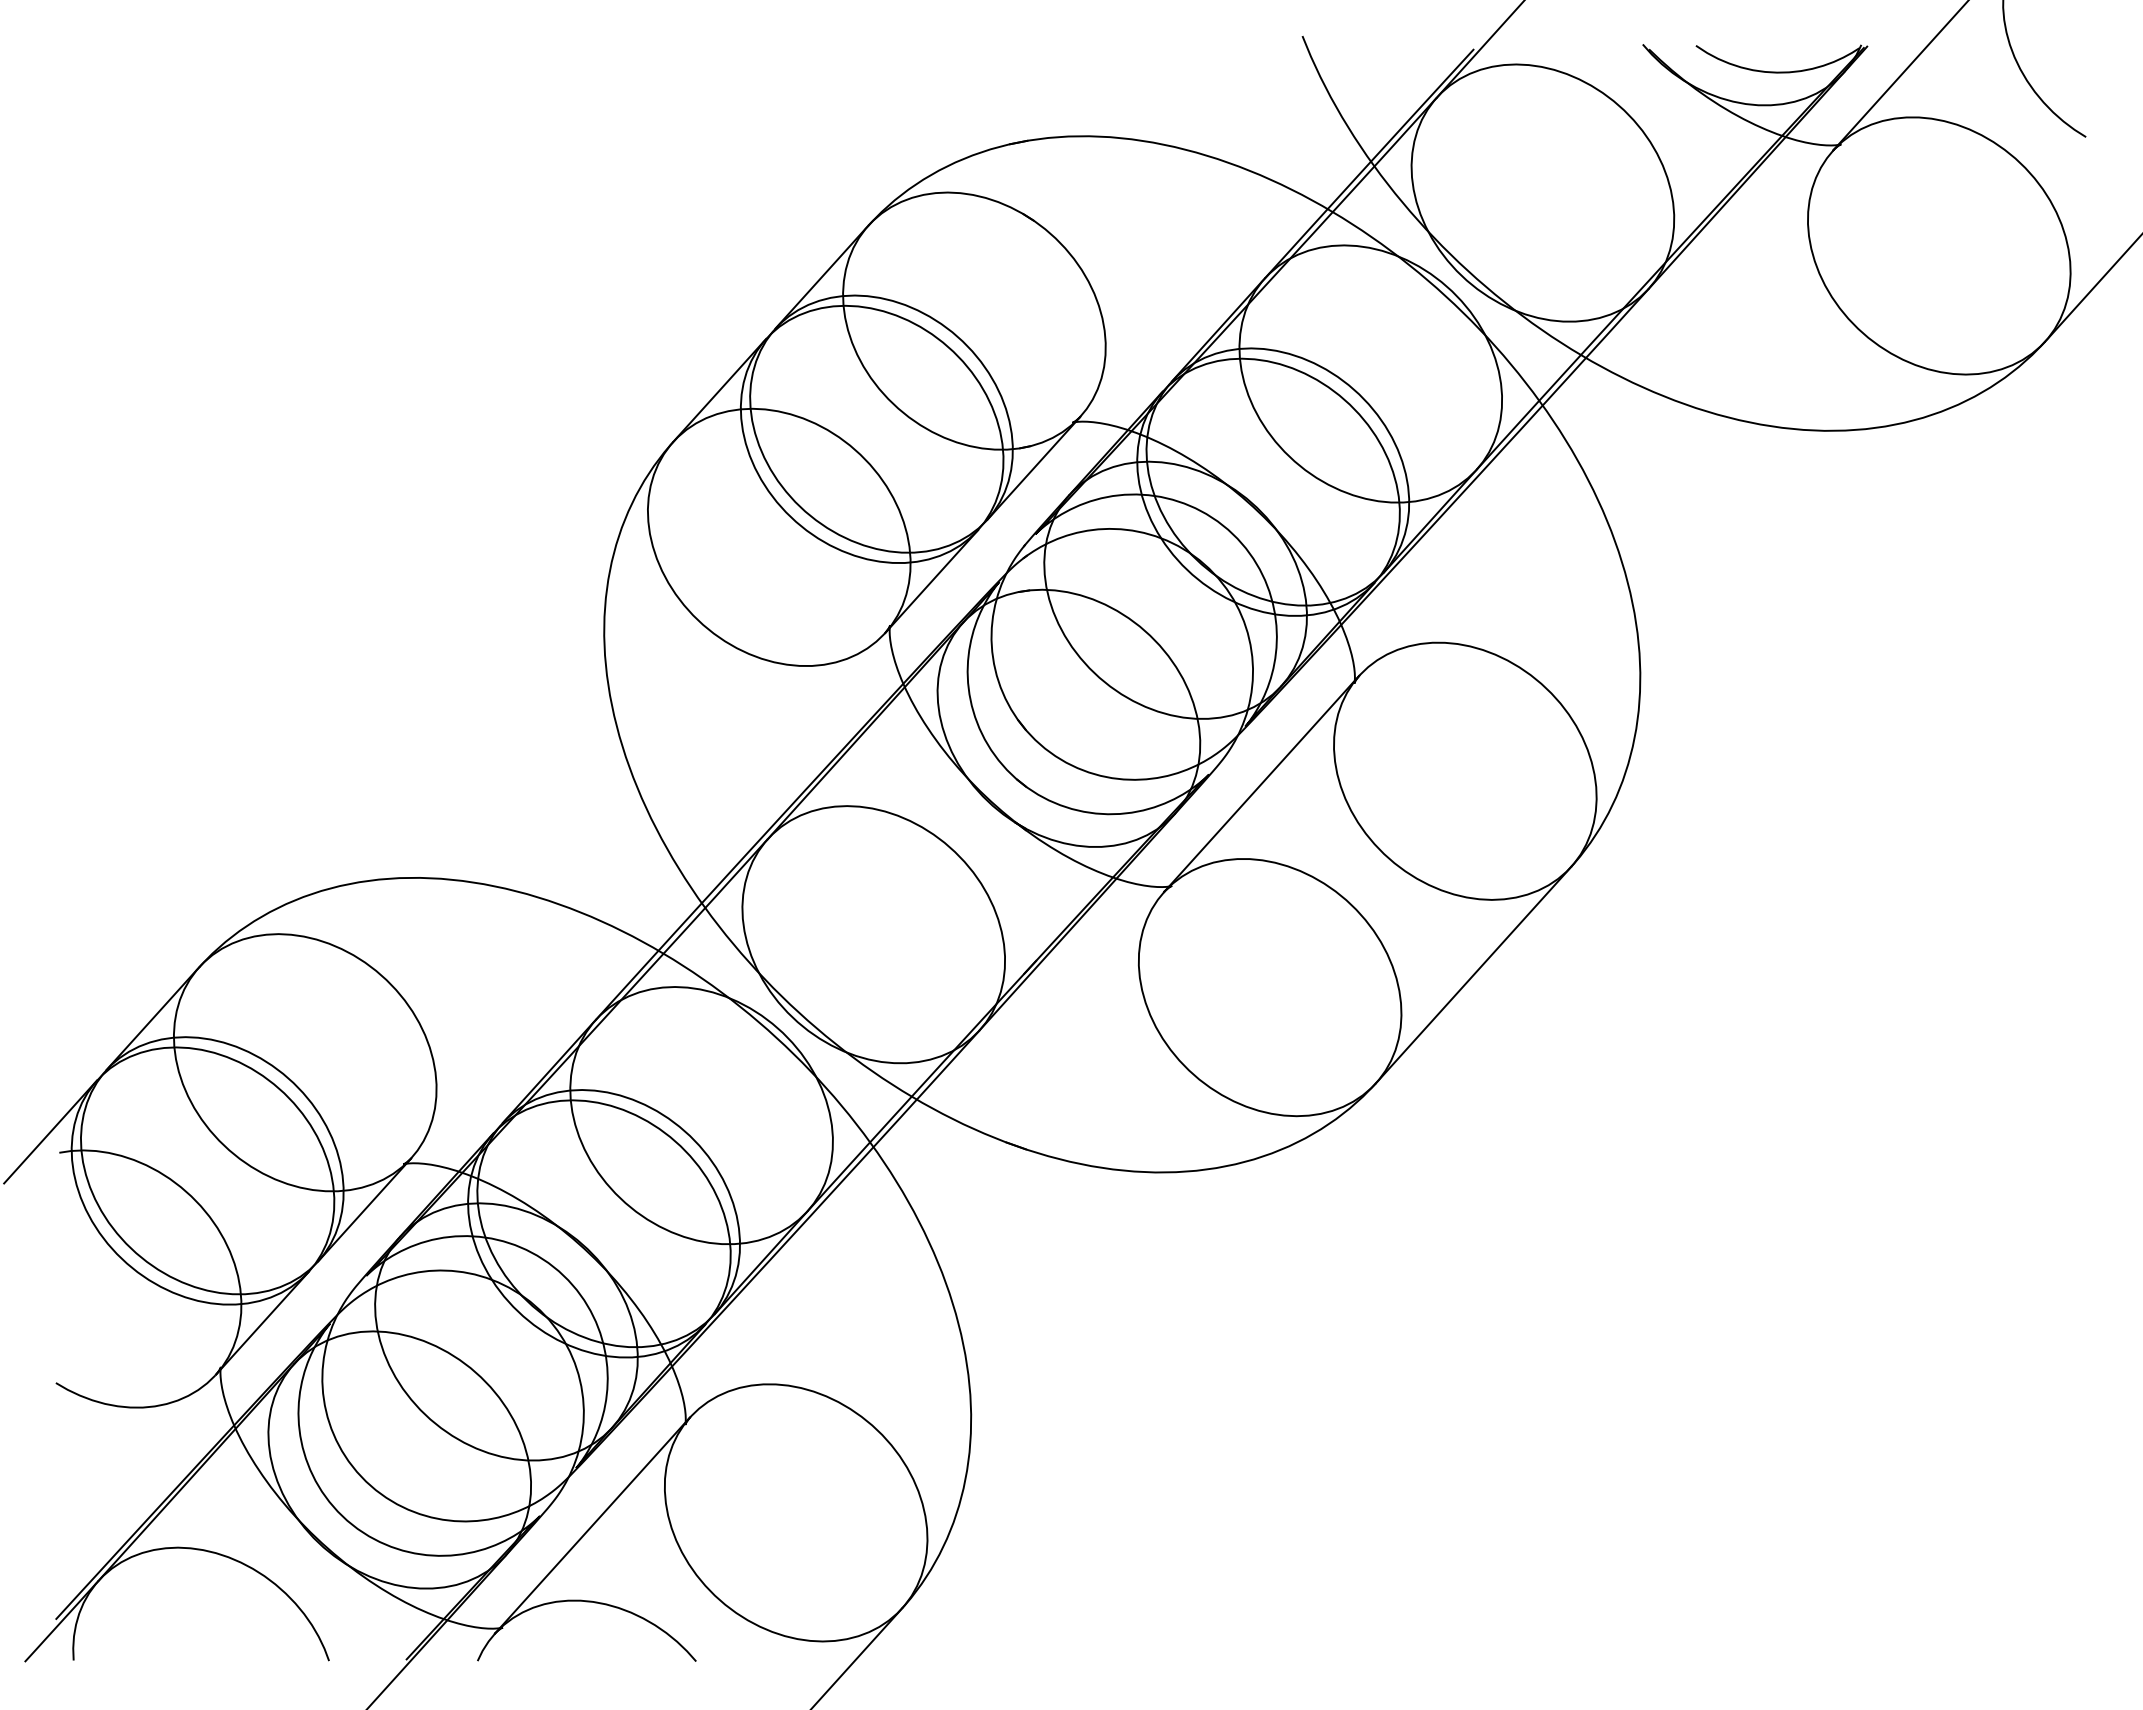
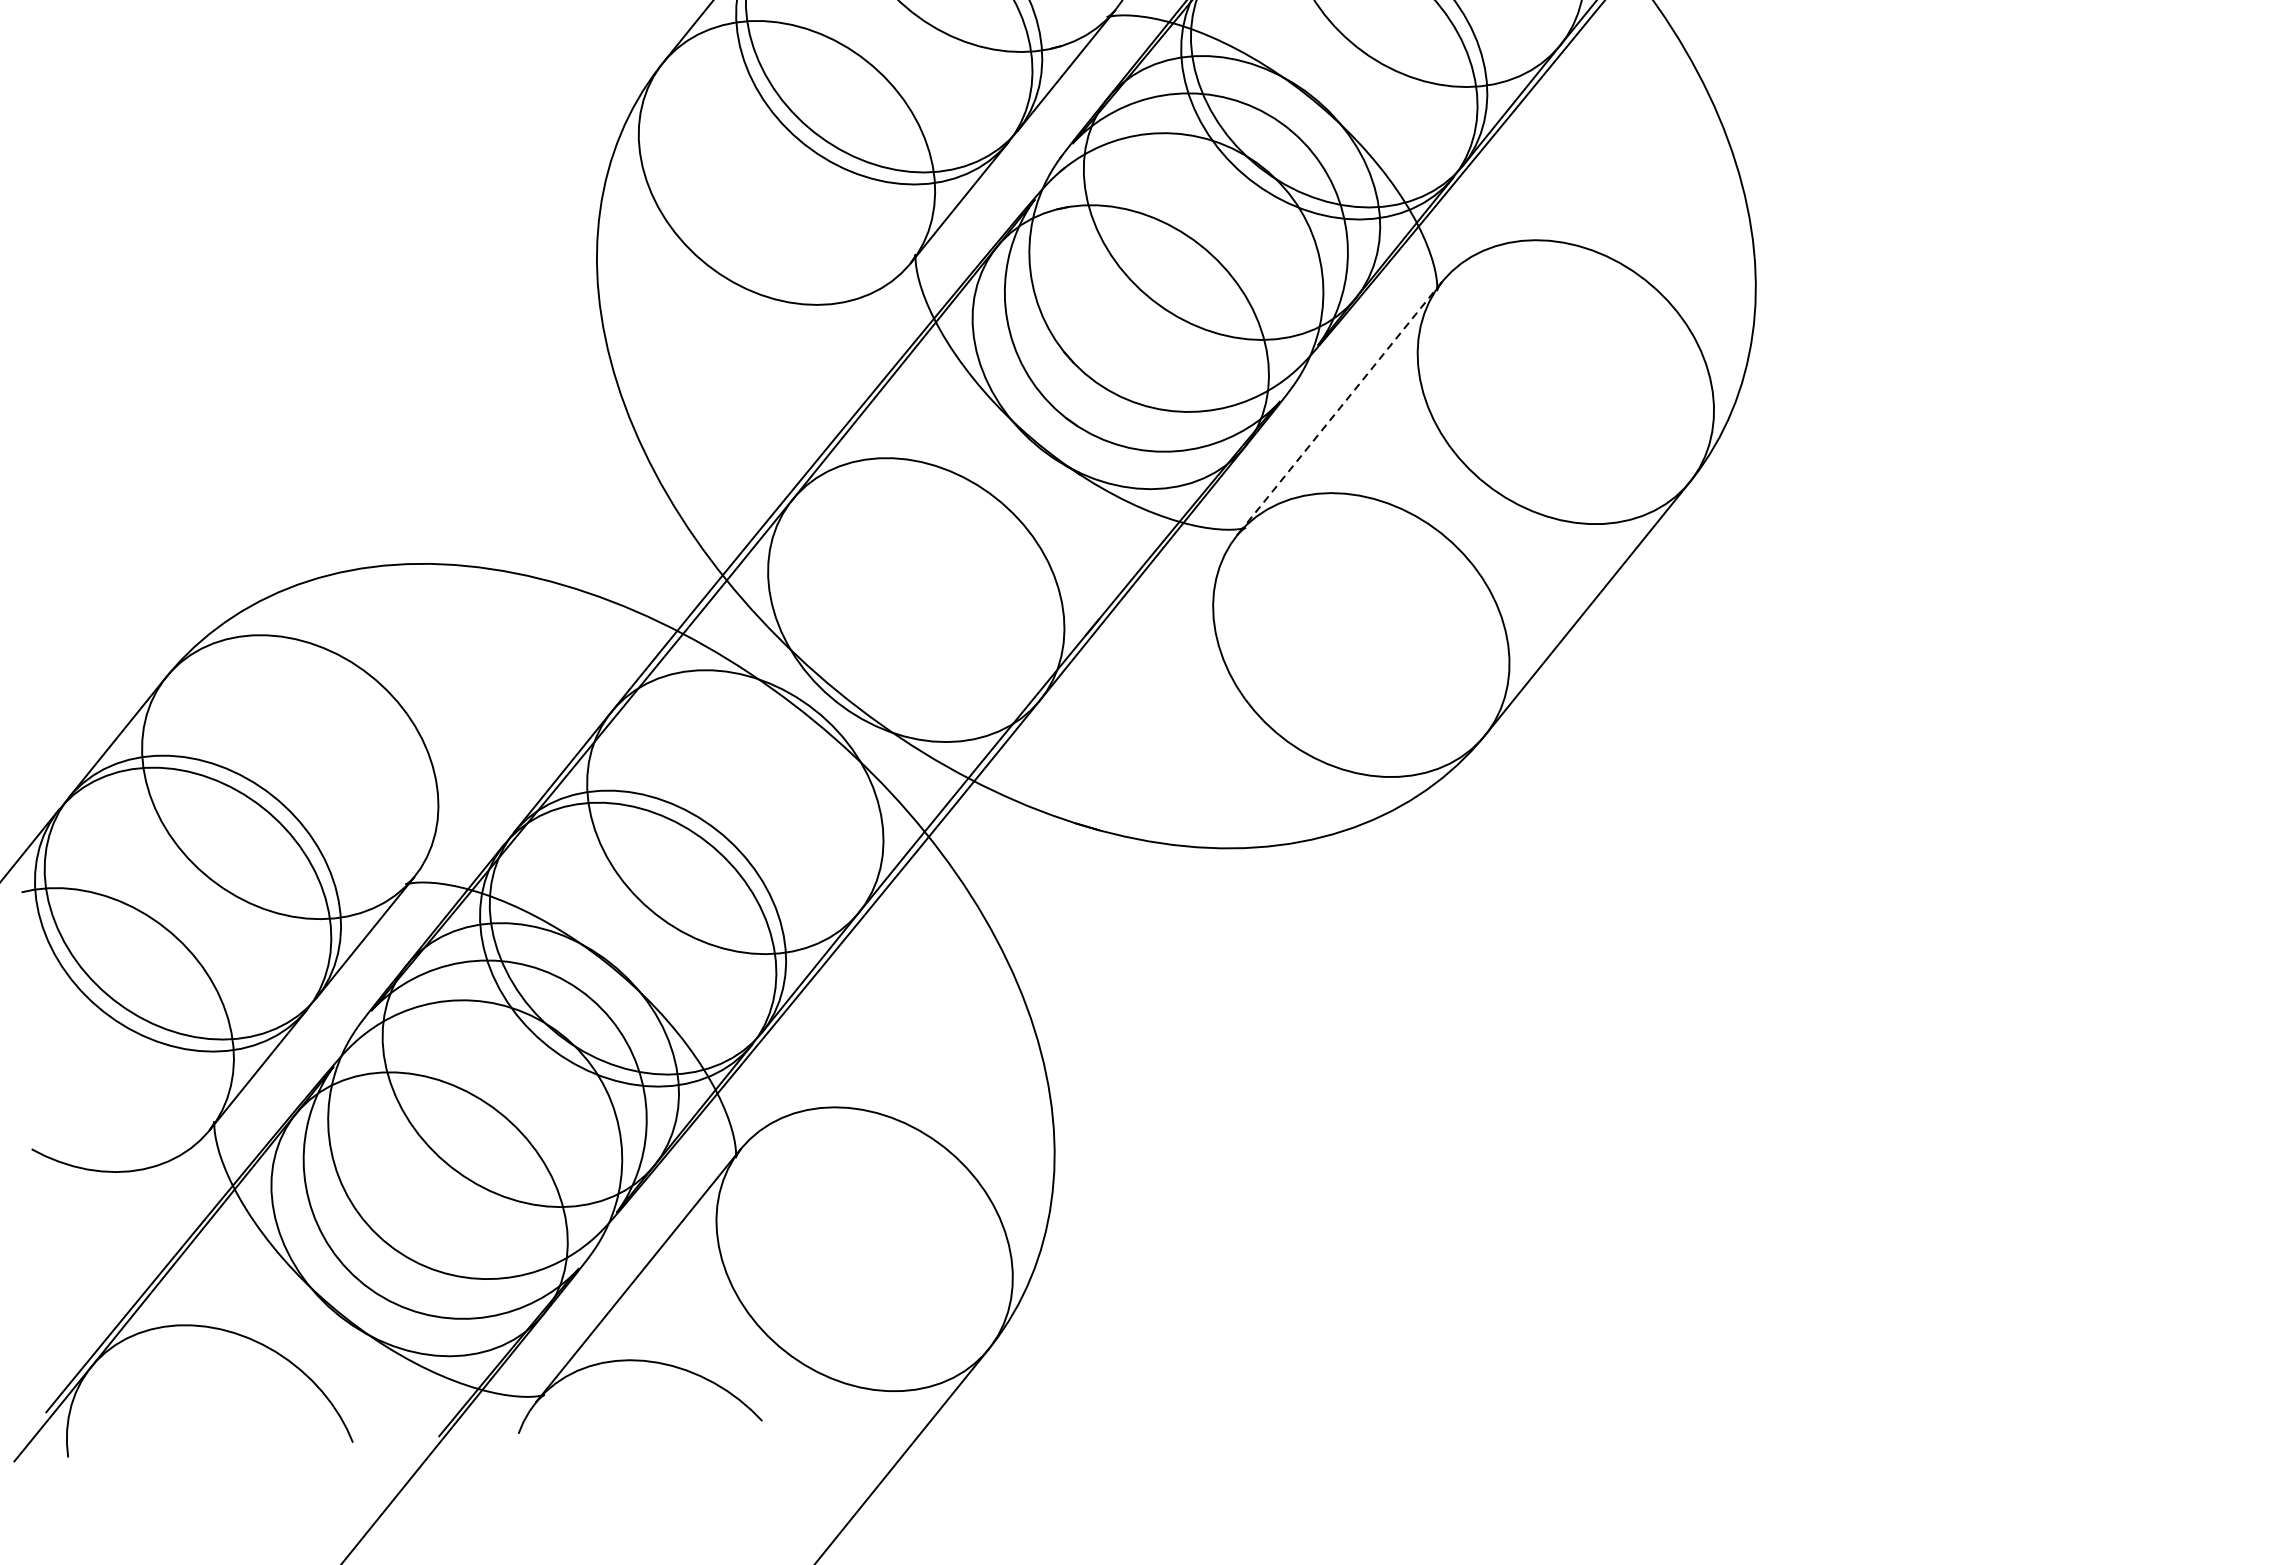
line: (1261, 783) -> (1339, 408), solid -> dashed

